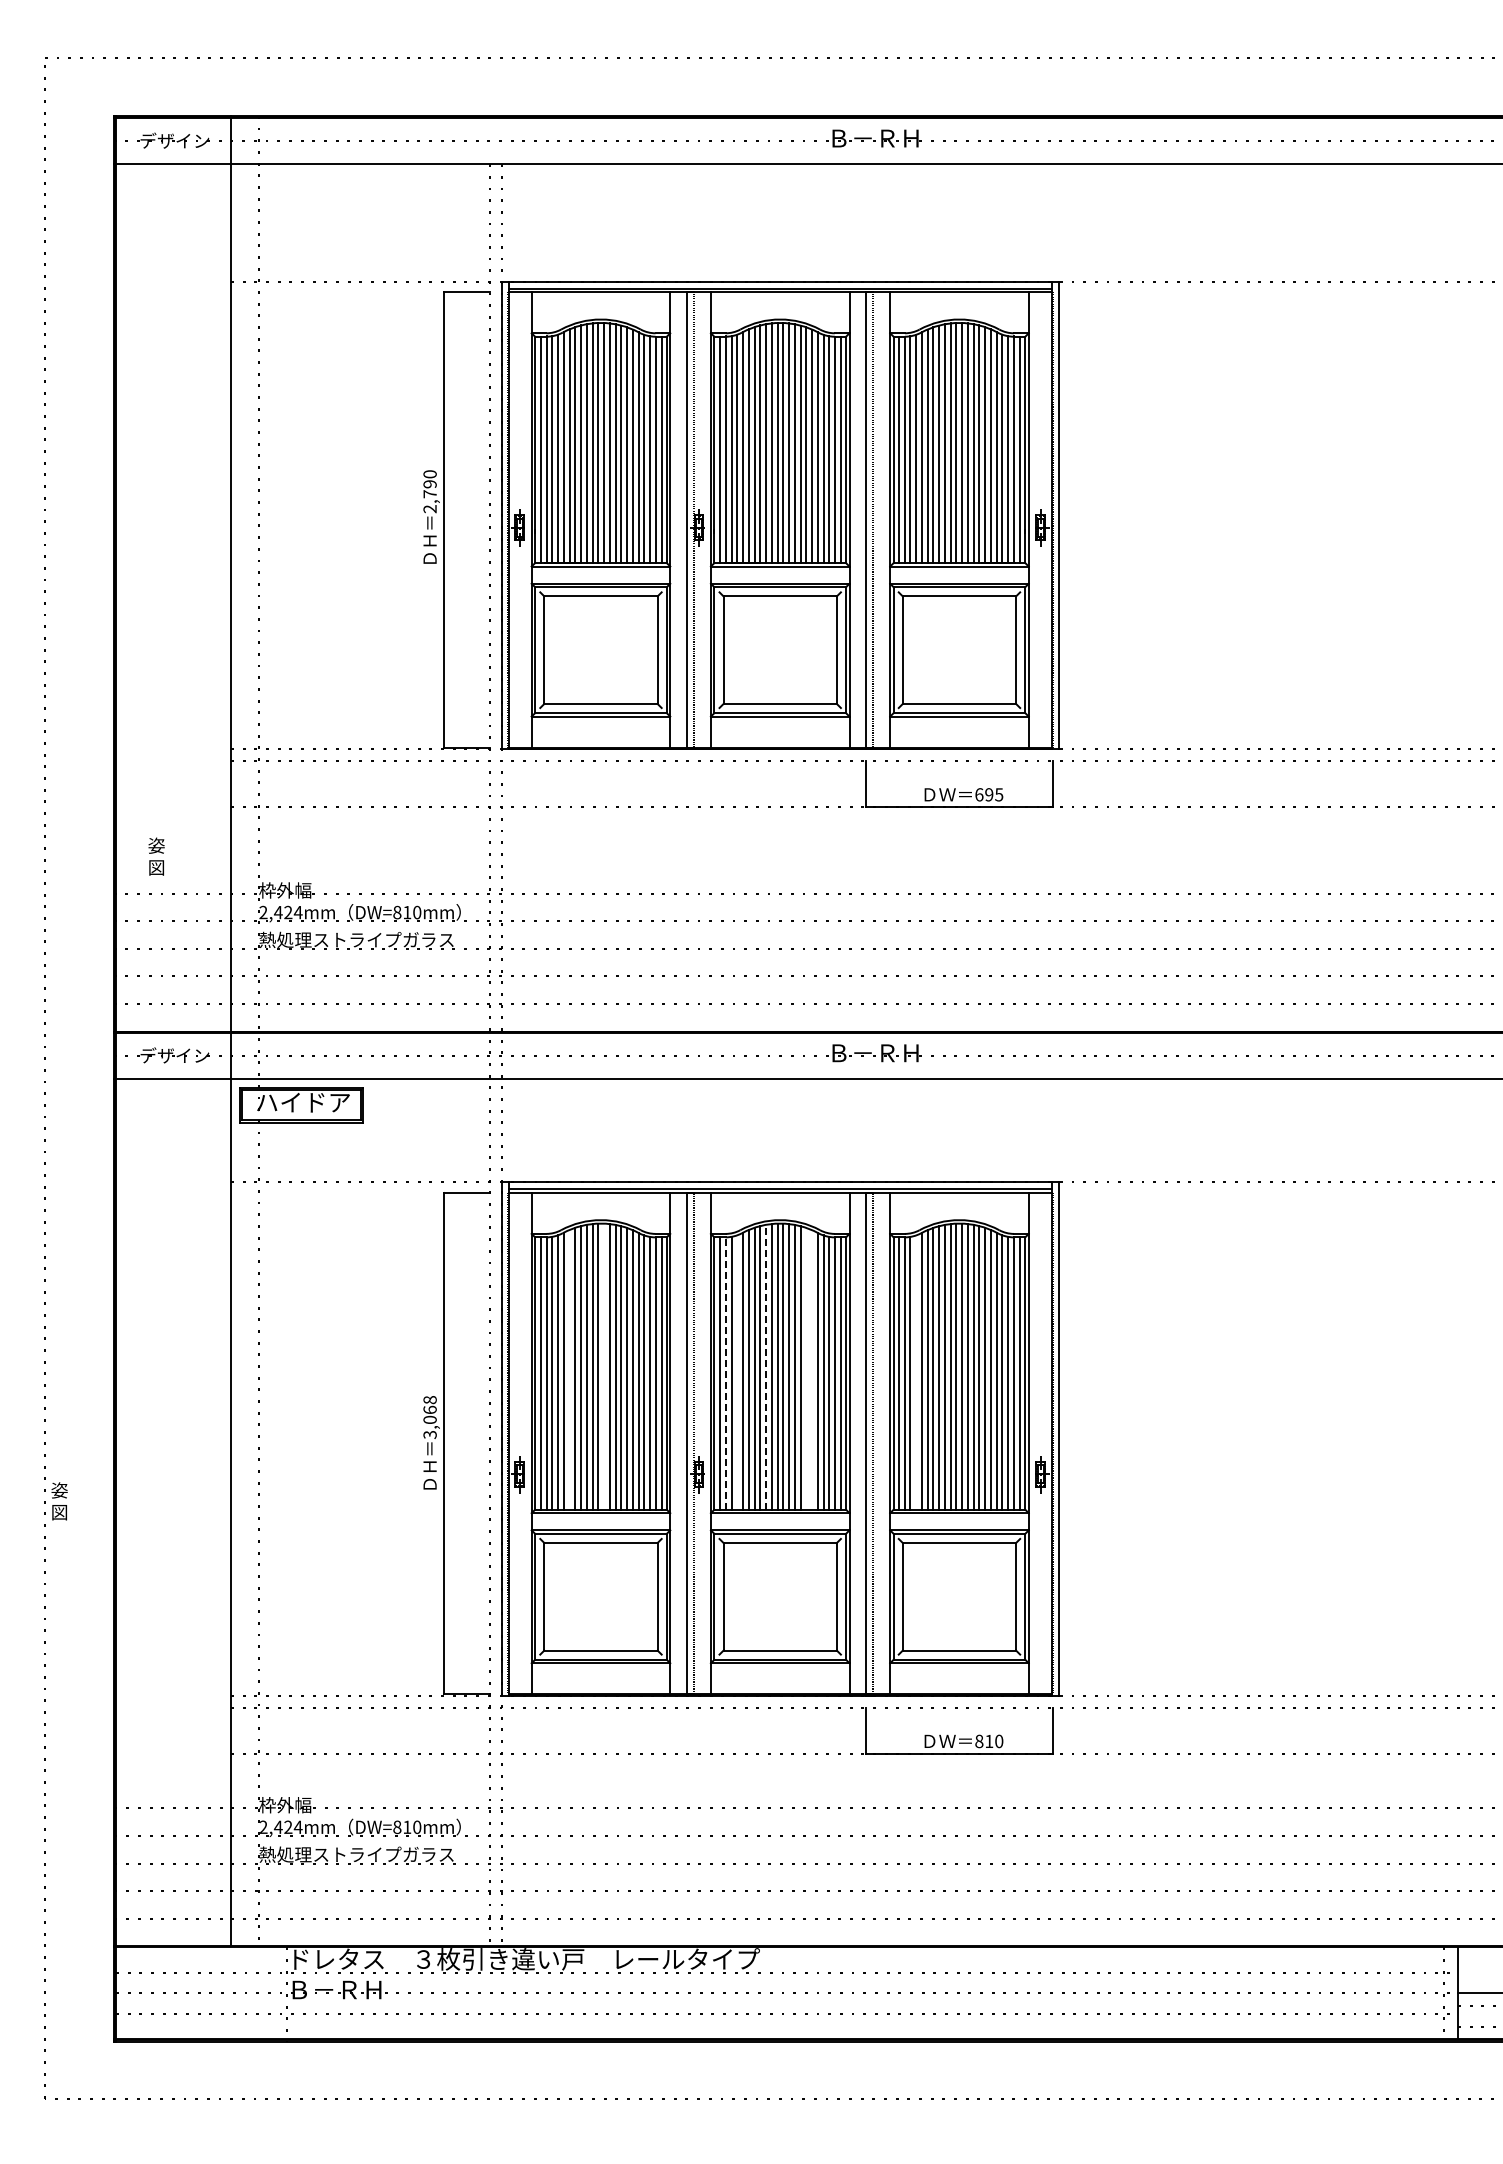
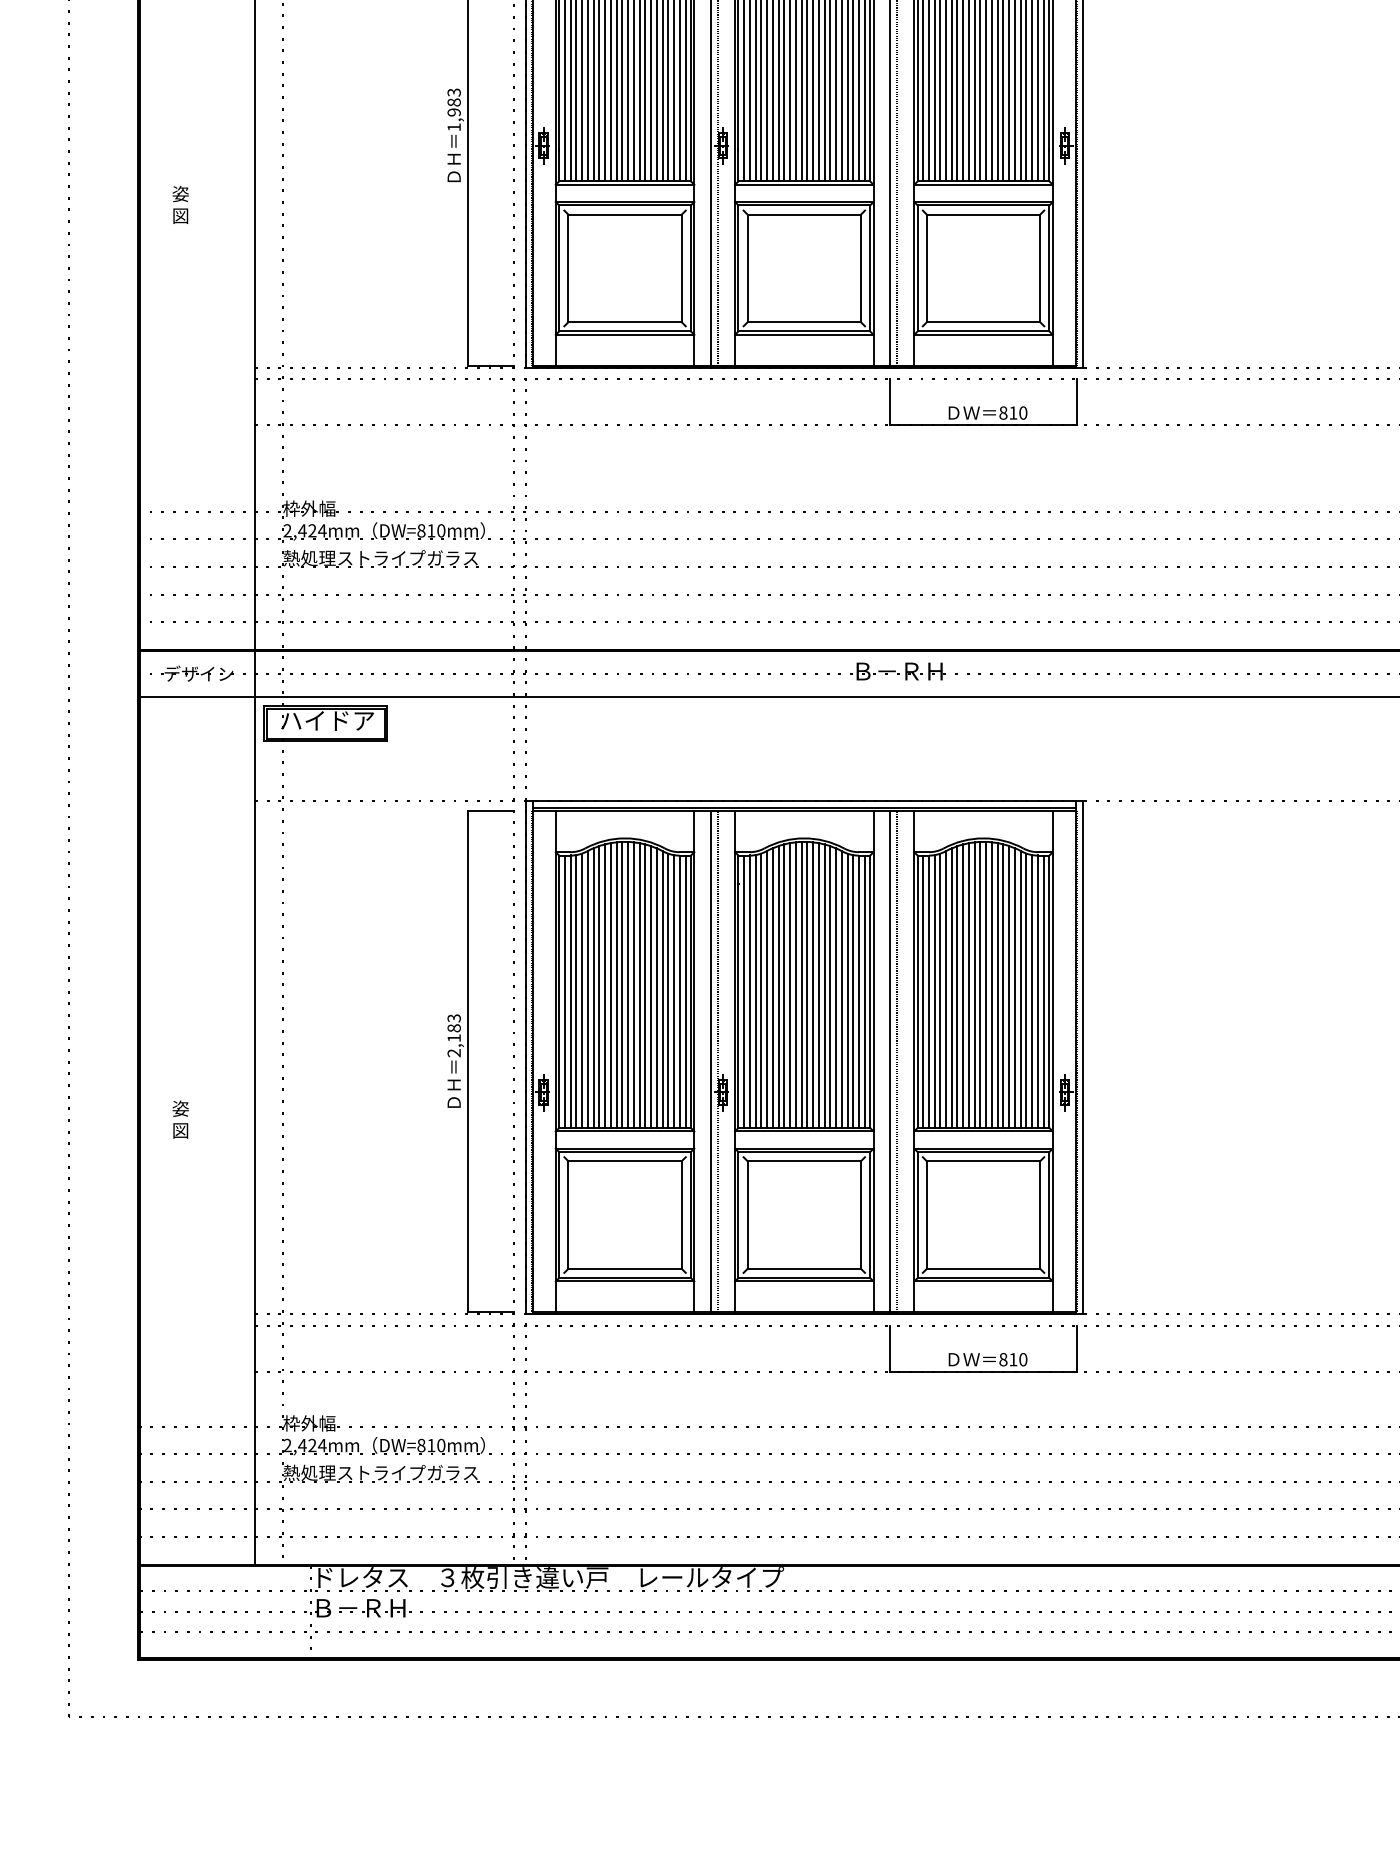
text: (429, 491) -> (453, 109), 2,790 -> 1,983
text: (989, 794) -> (1013, 412), 695 -> 810
text: (156, 856) -> (180, 204), moved
line: (604, 1366) -> (628, 984), added
line: (766, 1366) -> (790, 984), dashed -> solid
line: (806, 1368) -> (830, 986), added
line: (569, 1369) -> (593, 987), added
line: (812, 1369) -> (836, 987), added
line: (725, 1372) -> (749, 990), dashed -> solid
line: (737, 1372) -> (761, 990), added
line: (916, 1372) -> (940, 990), added
text: (429, 1417) -> (453, 1035), 3,068 -> 2,183
text: (59, 1501) -> (180, 1119), moved

